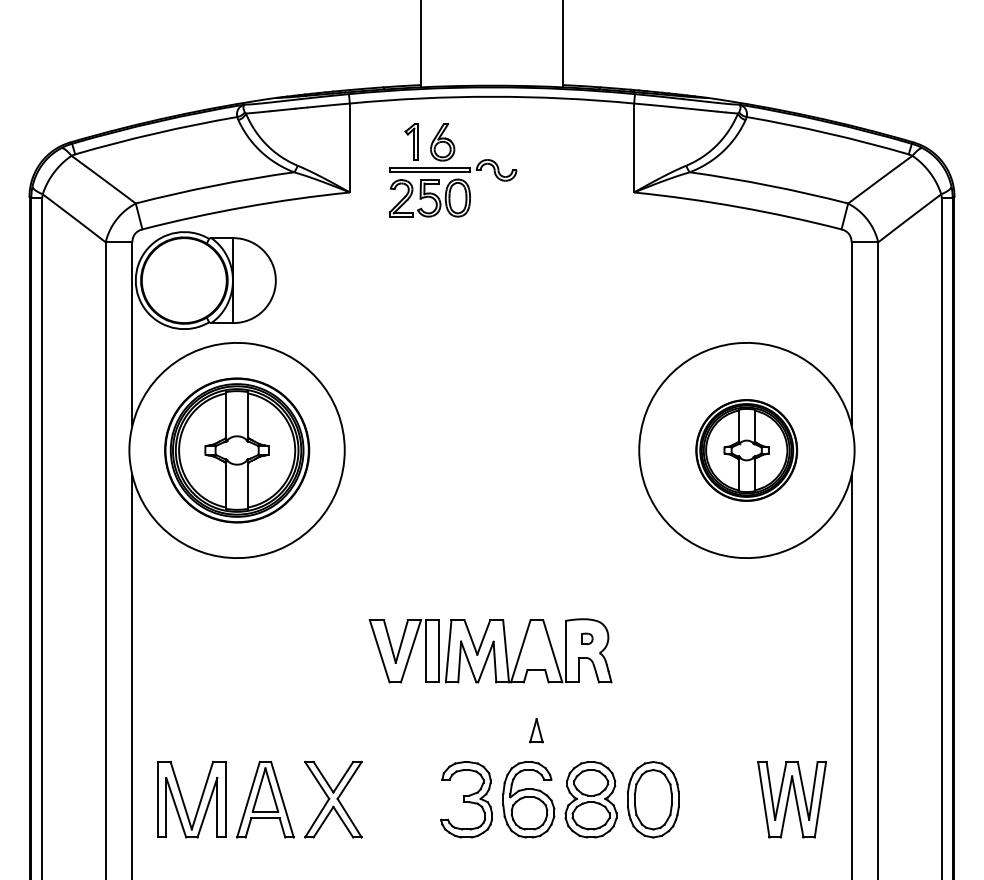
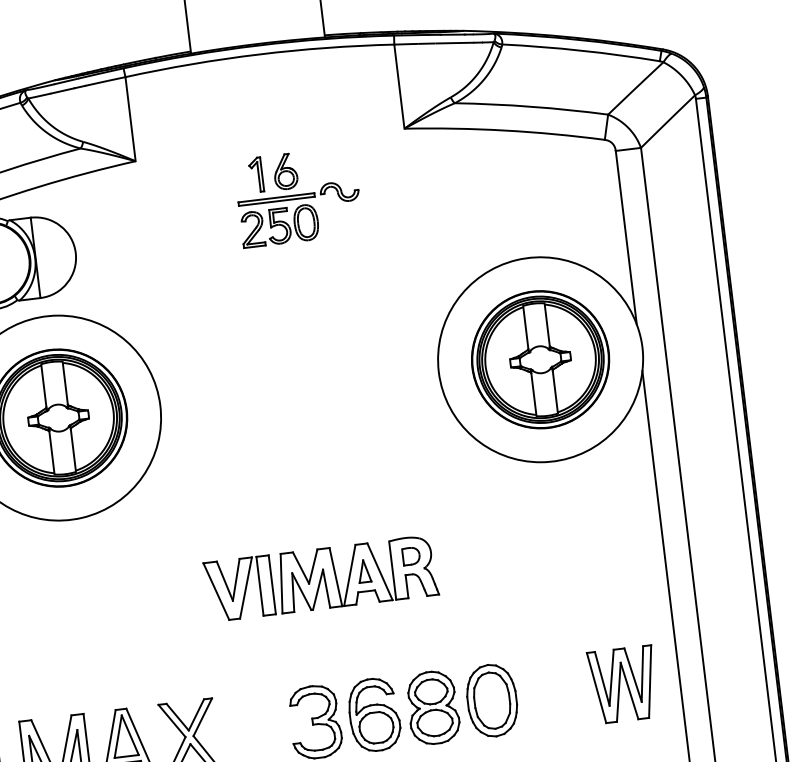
part: (452, 170) -> (297, 197), moved
part: (746, 450) -> (540, 359), size x1.43
part: (587, 638) -> (411, 555), size x1.67
part: (536, 730) -> (364, 571), moved

